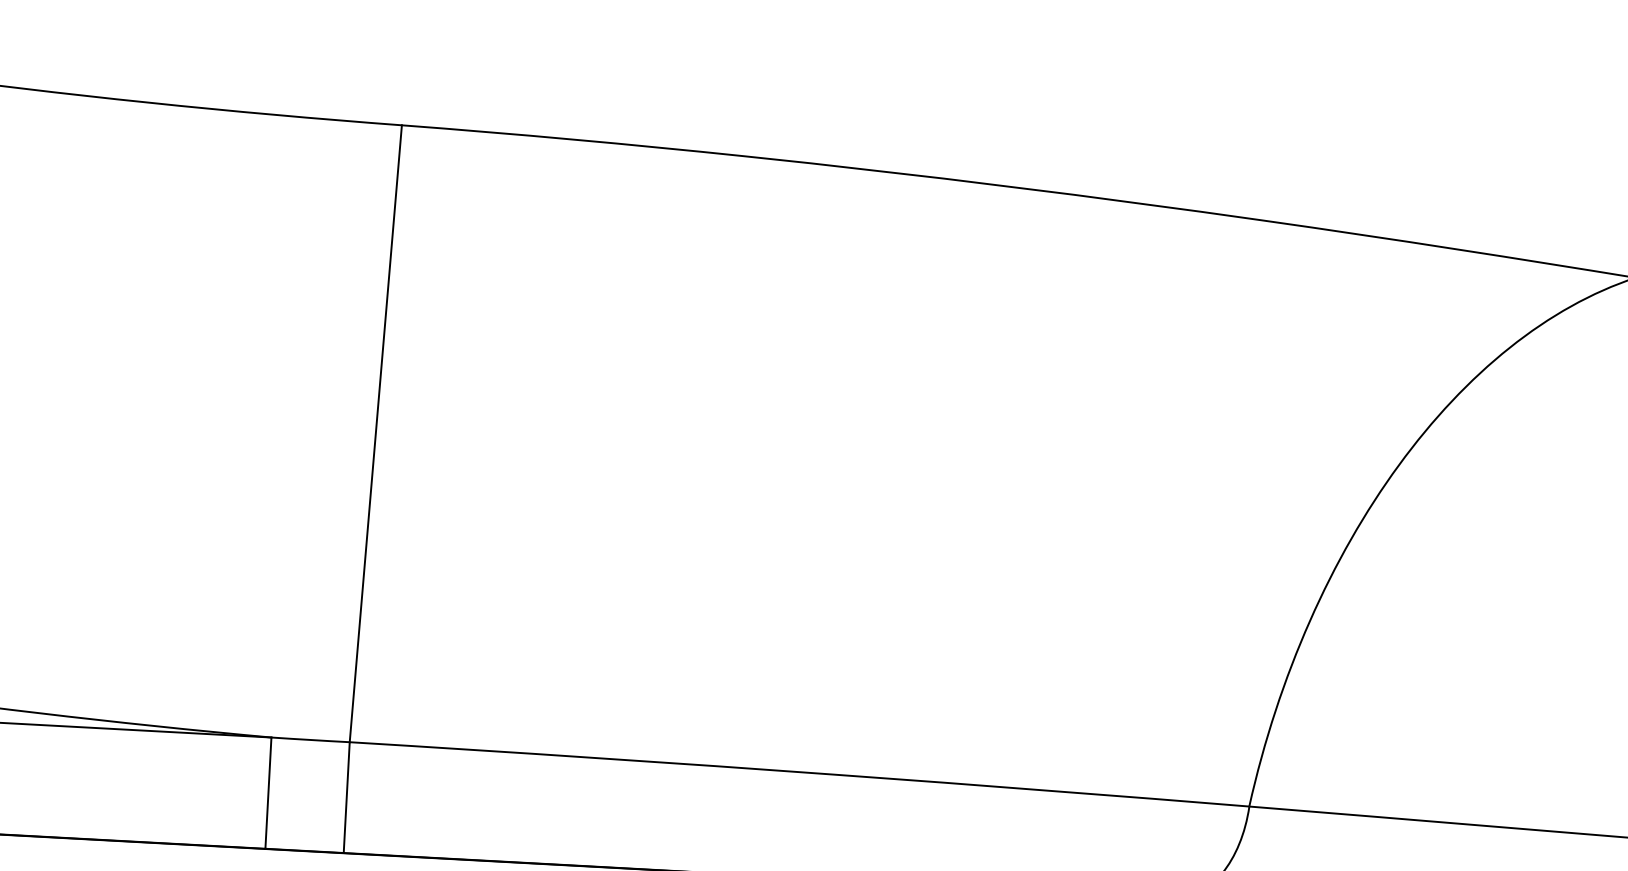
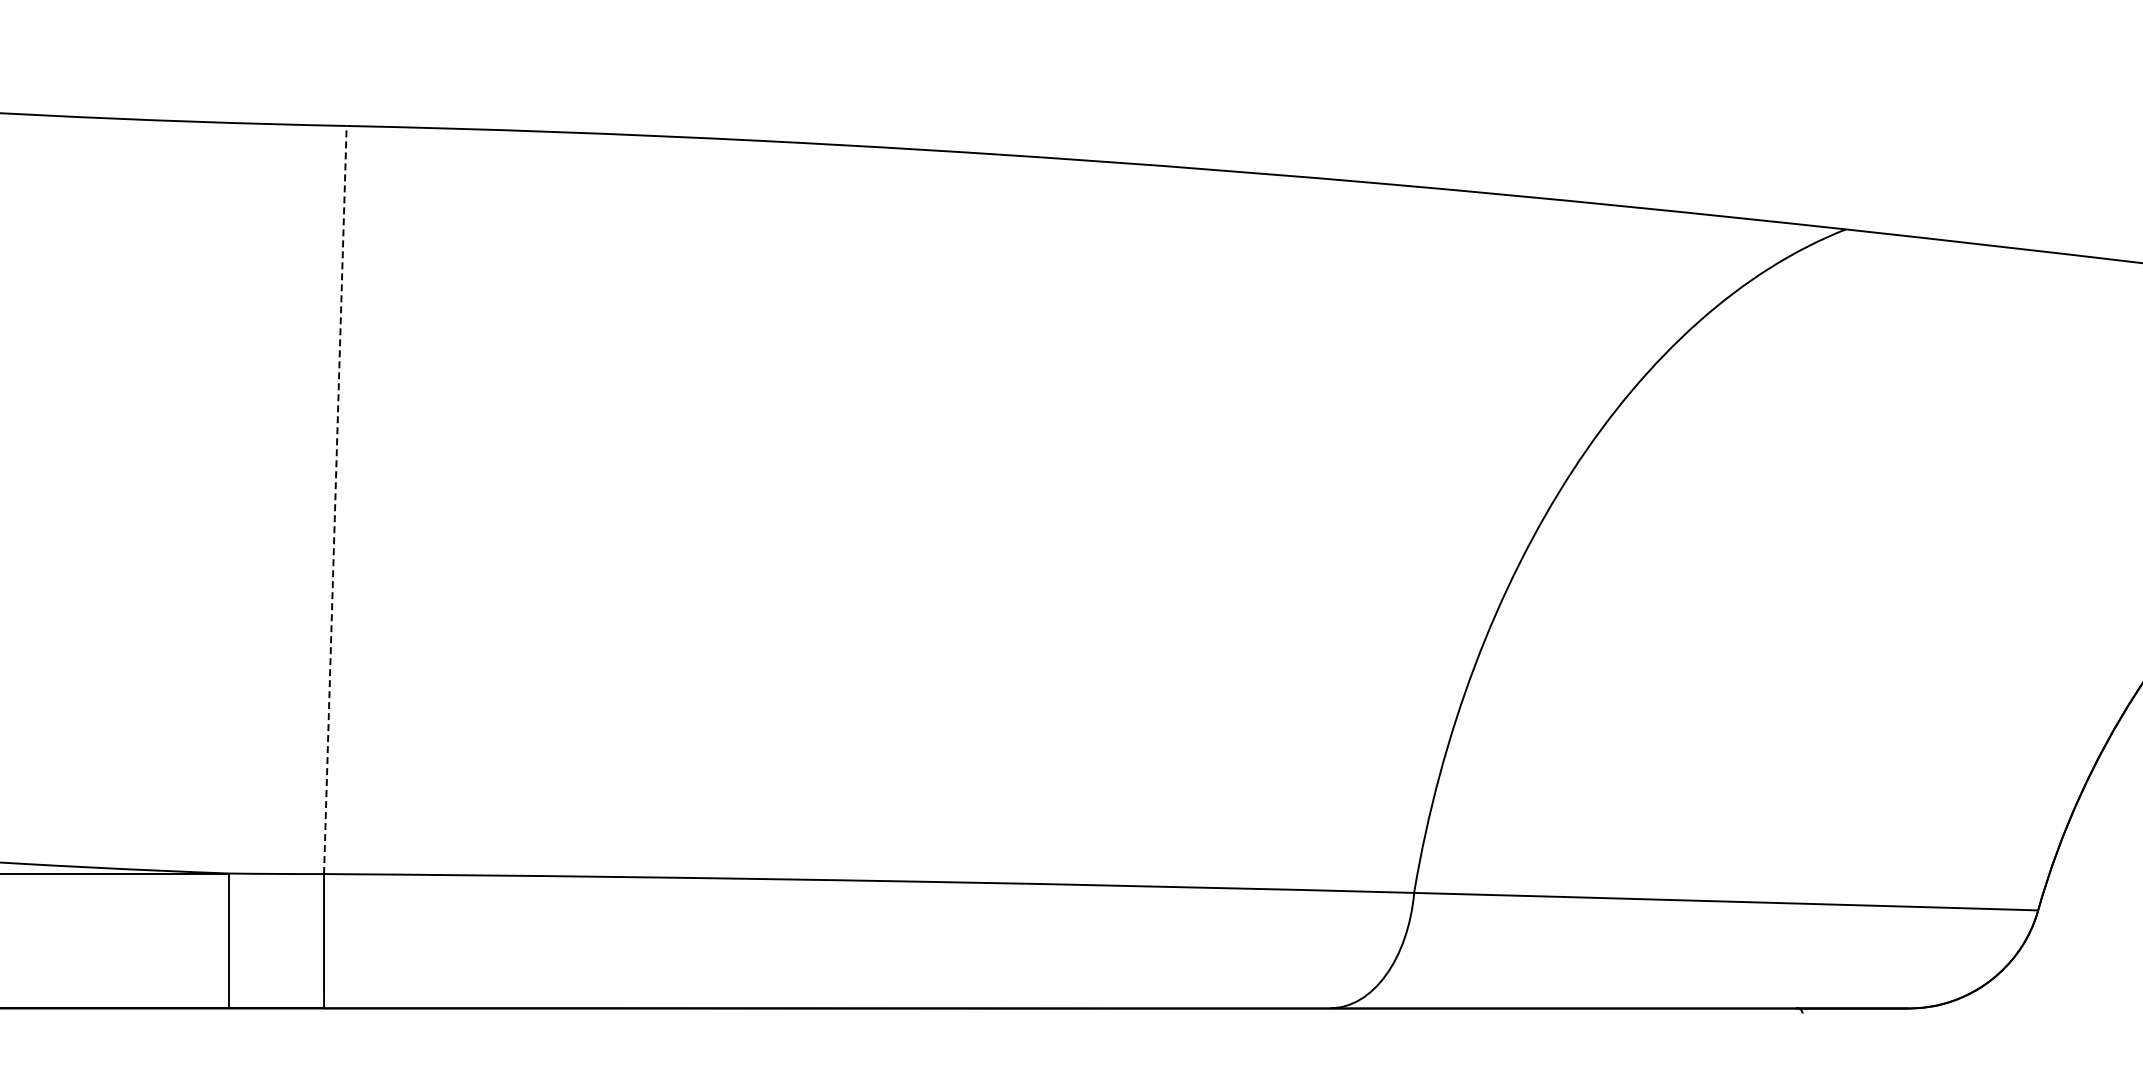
line: (375, 433) -> (335, 499), solid -> dashed

